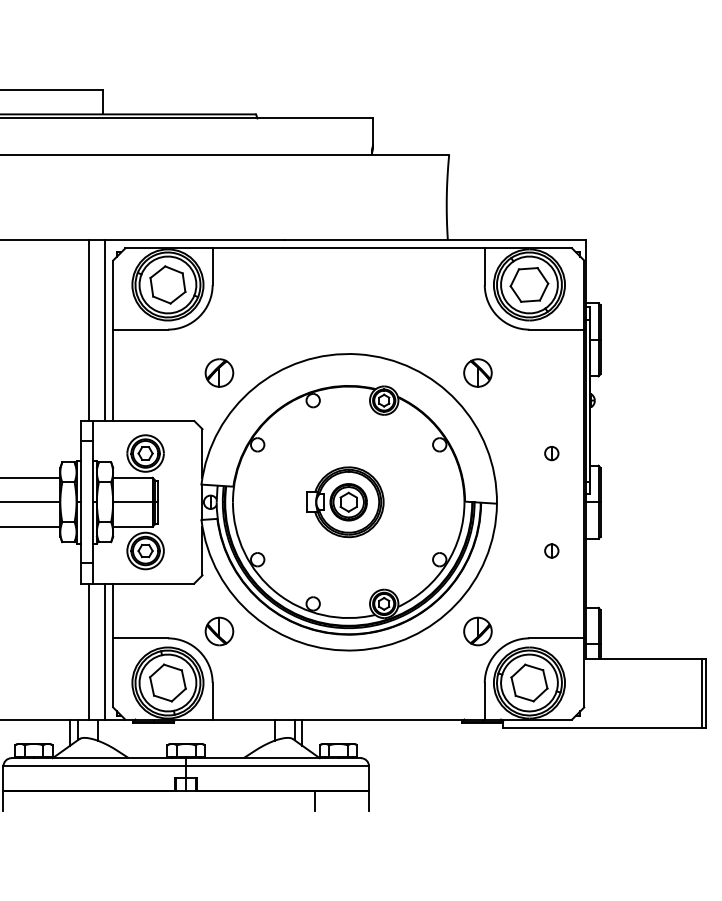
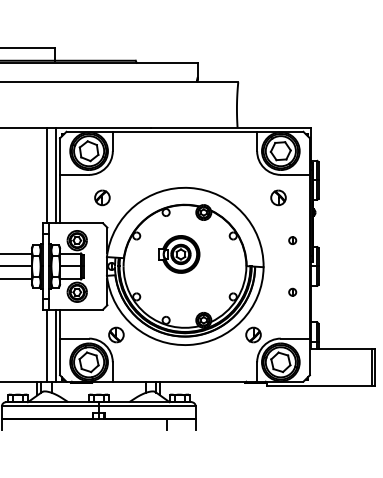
part: (219, 372) -> (102, 197), moved
part: (477, 372) -> (278, 197), moved
part: (345, 502) -> (179, 254), moved

